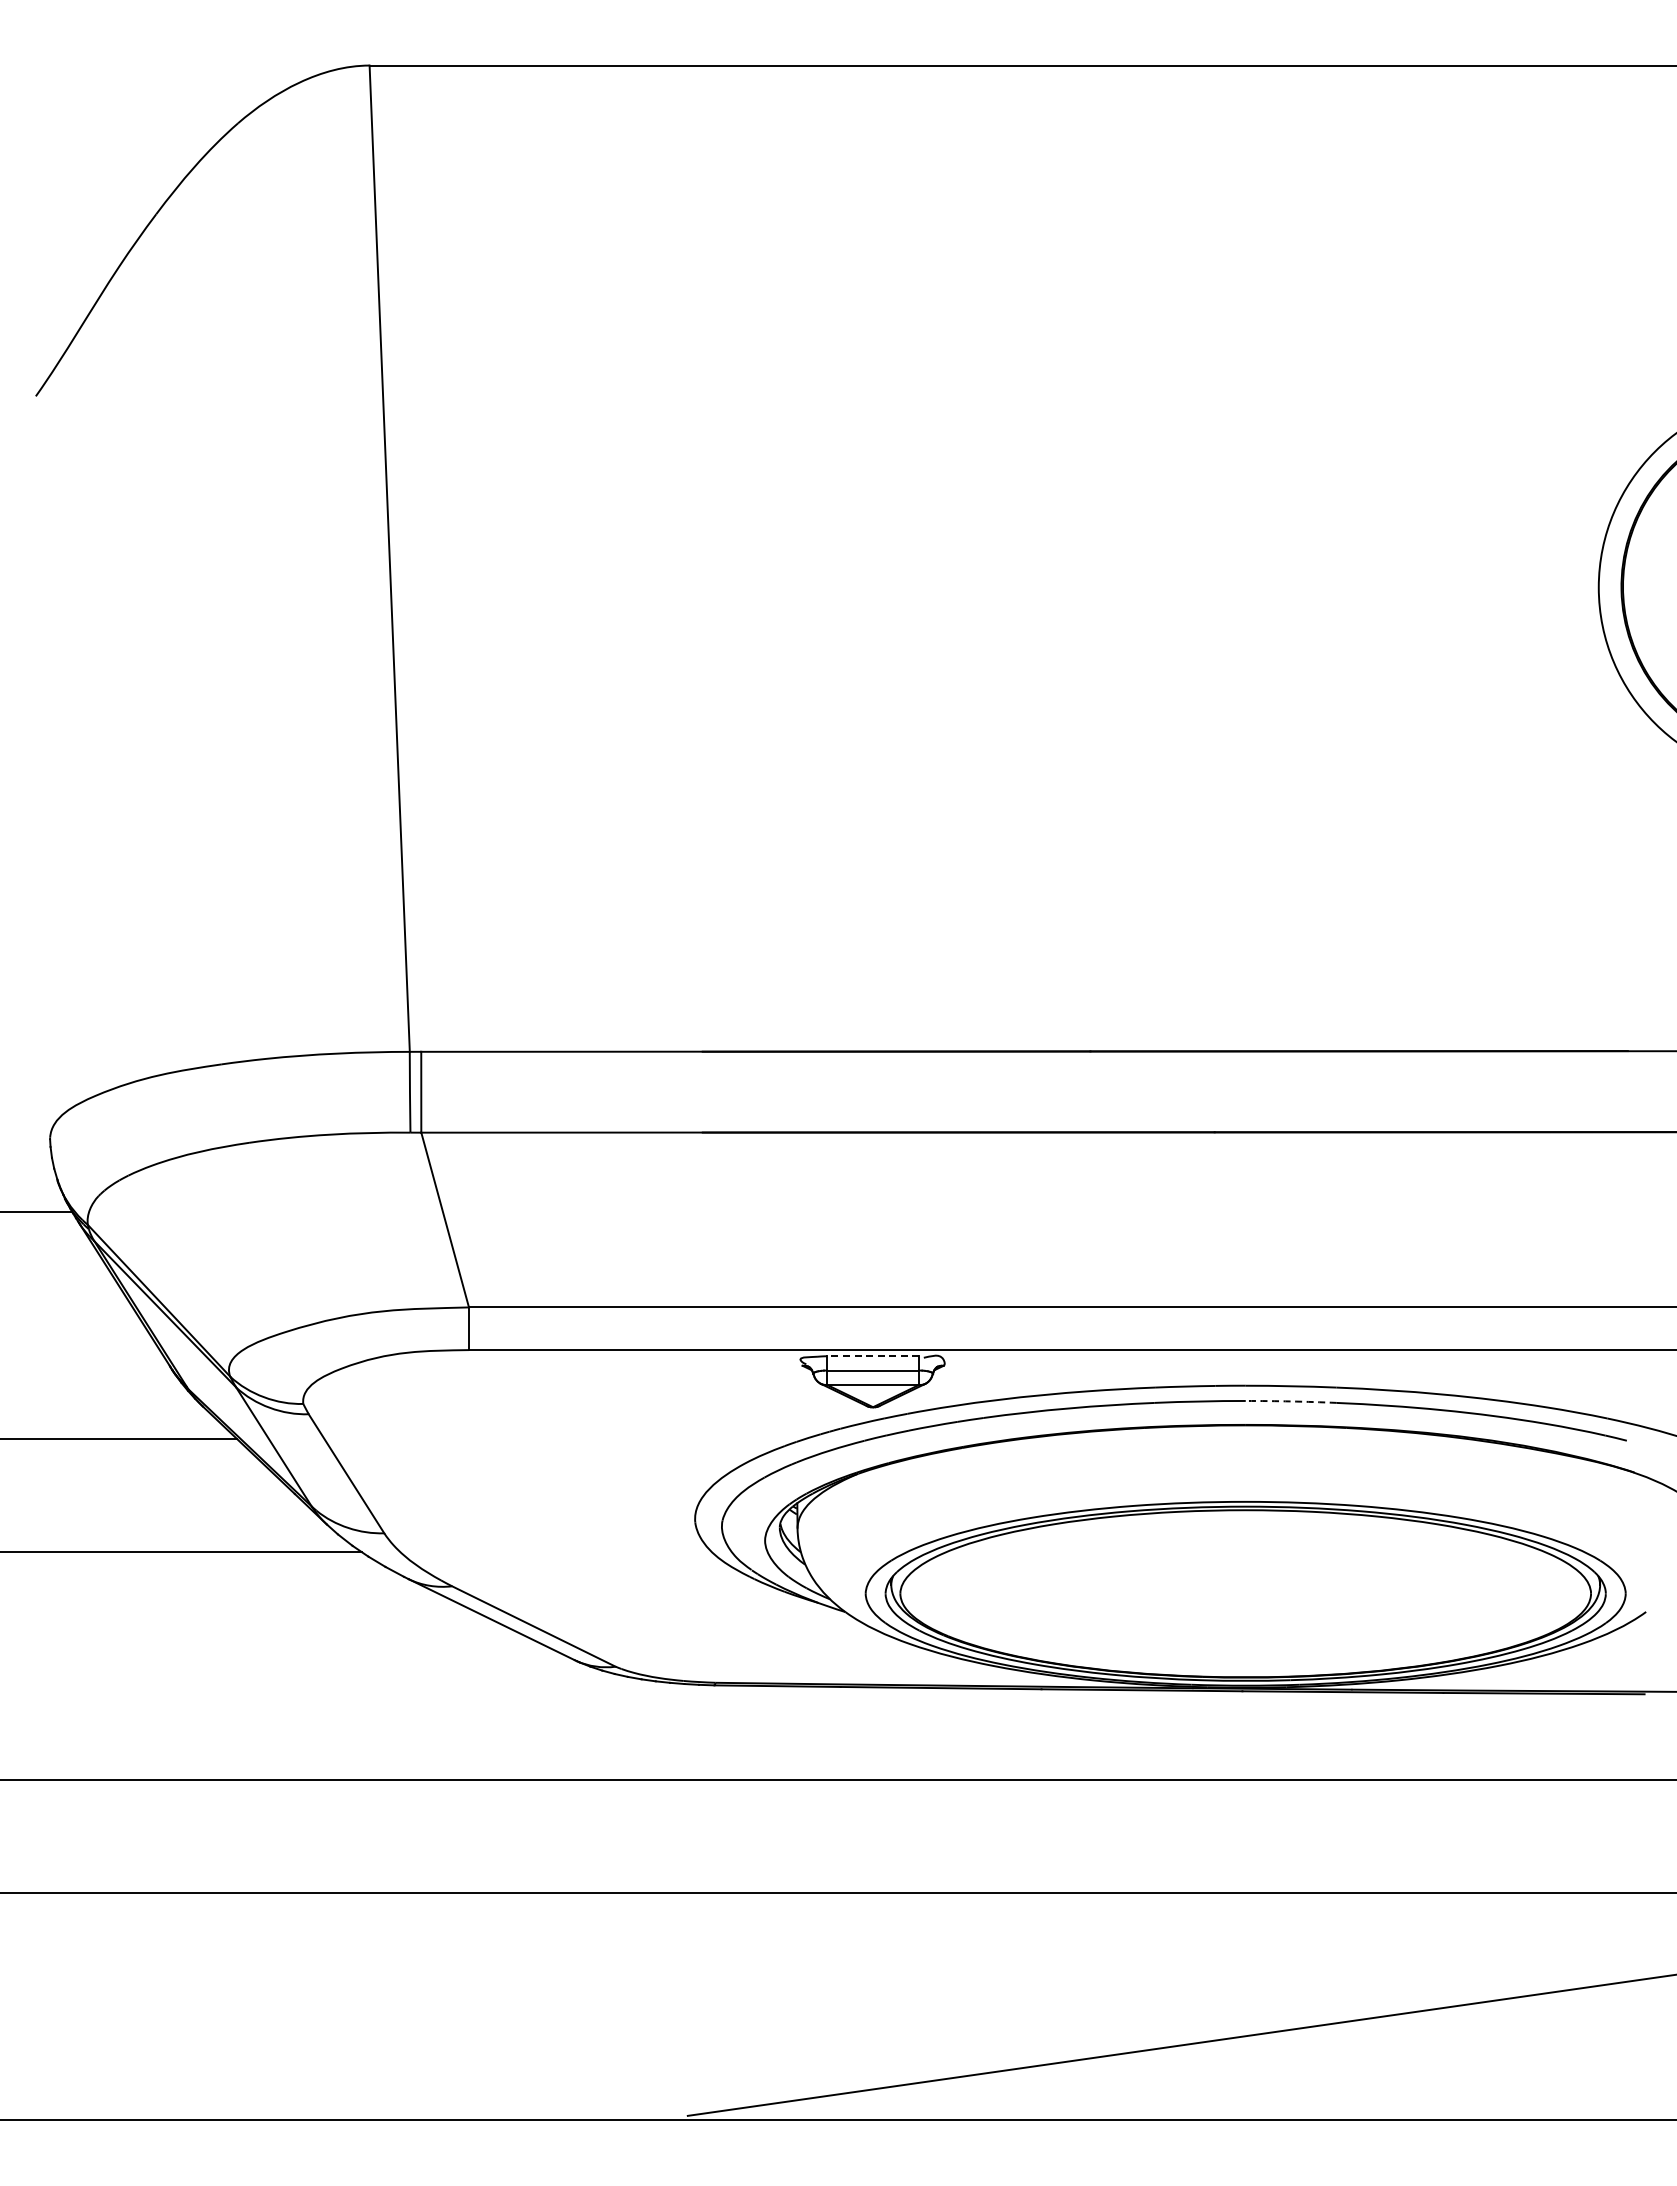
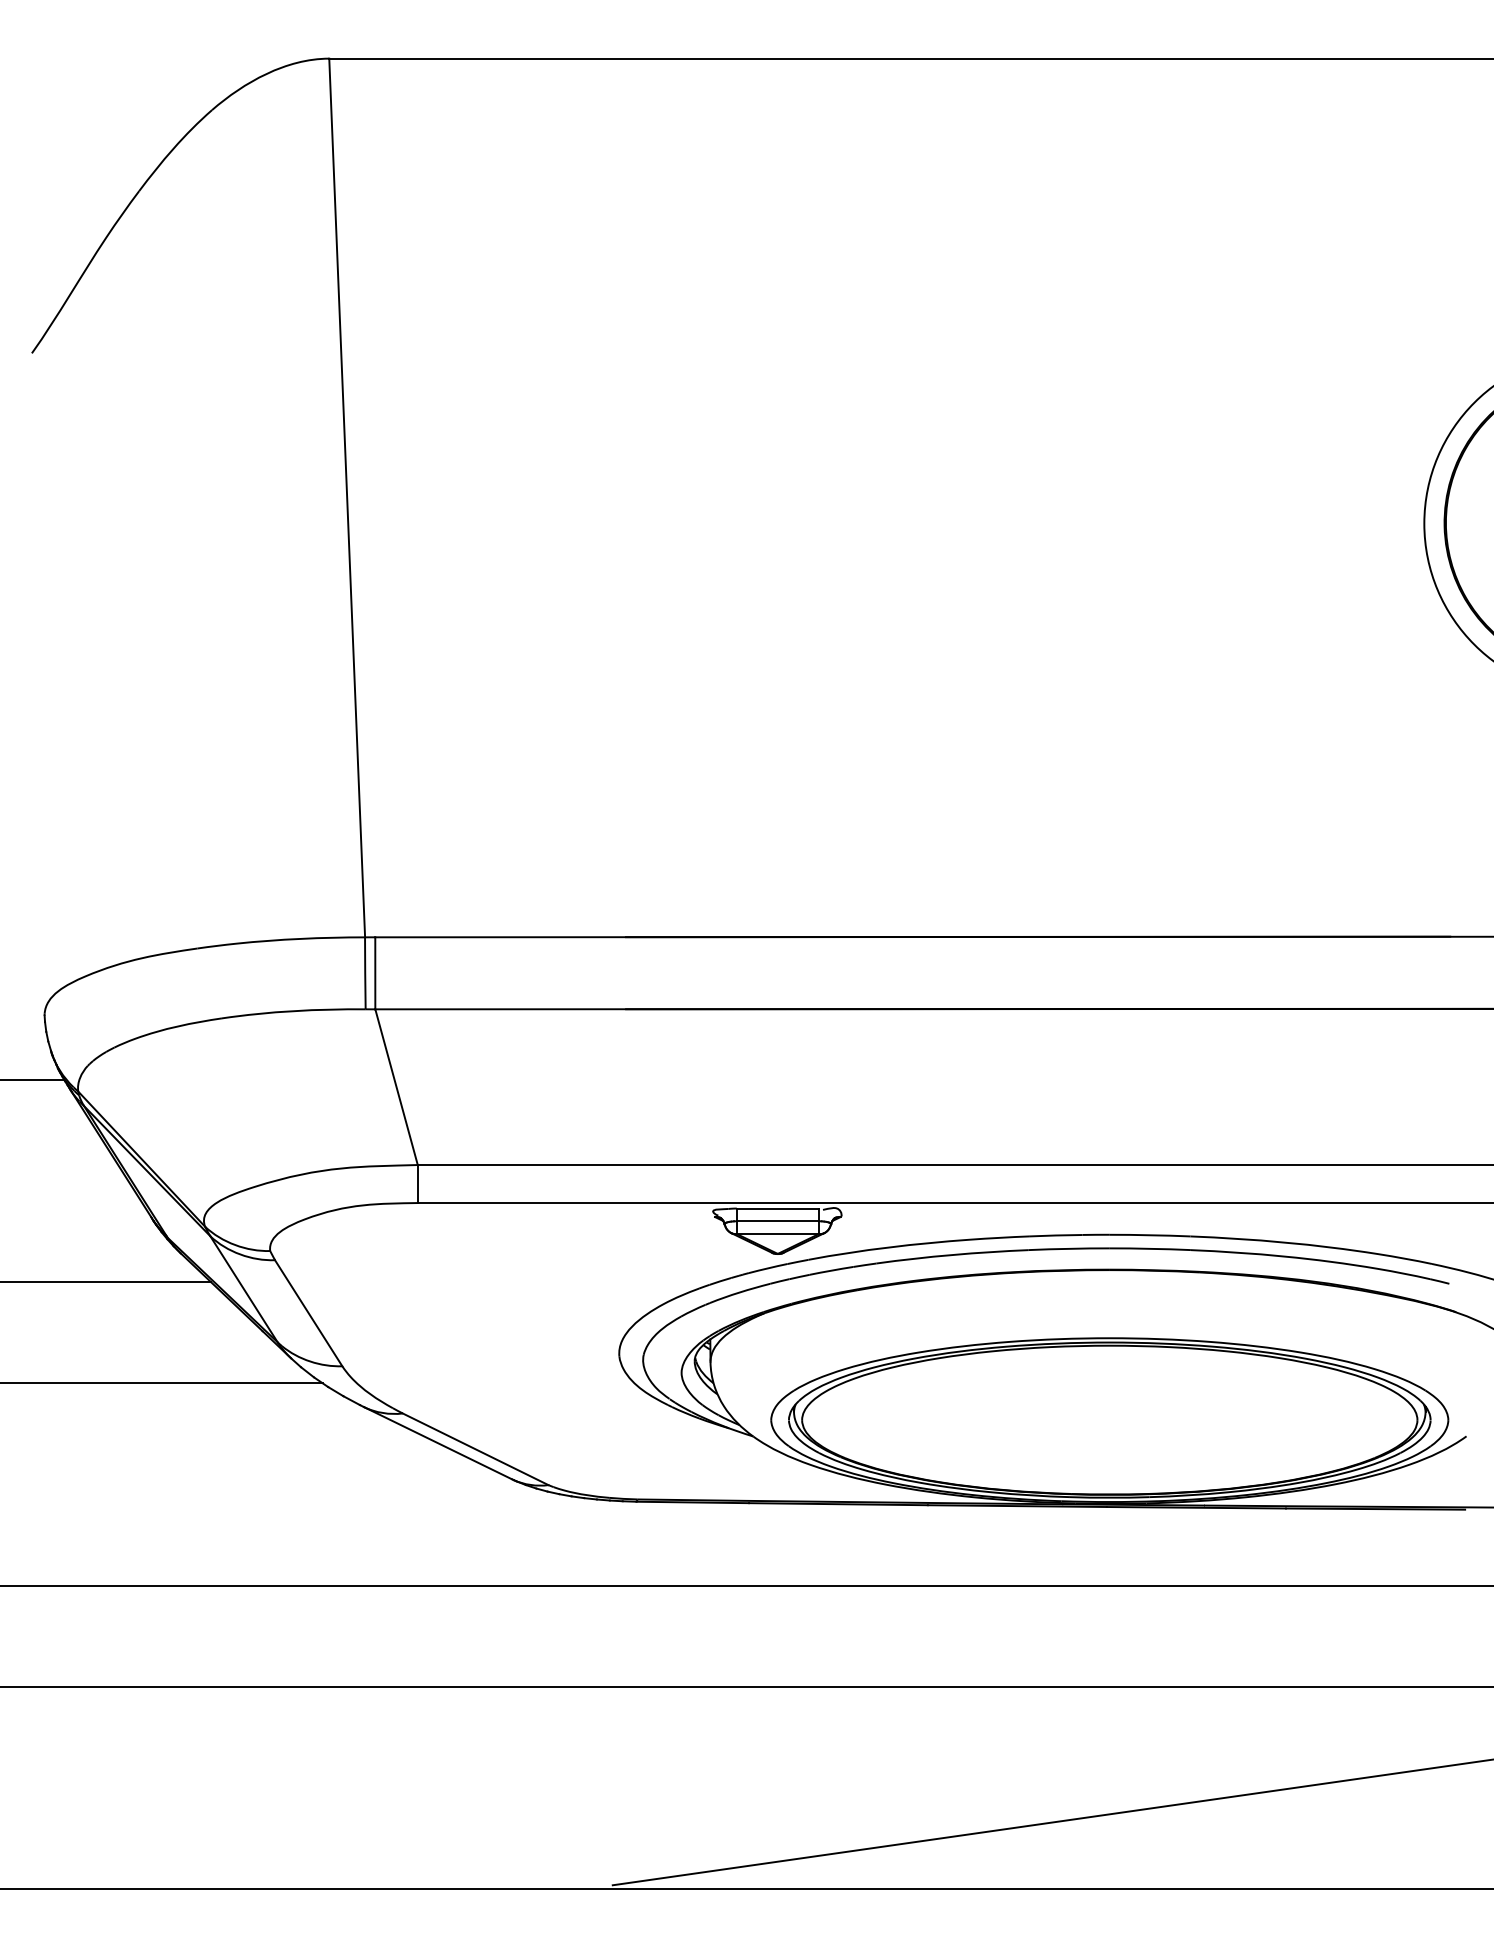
line: (872, 1356) -> (777, 1208), dashed -> solid
arc: (1291, 1401) -> (1150, 1248), dashed -> solid

